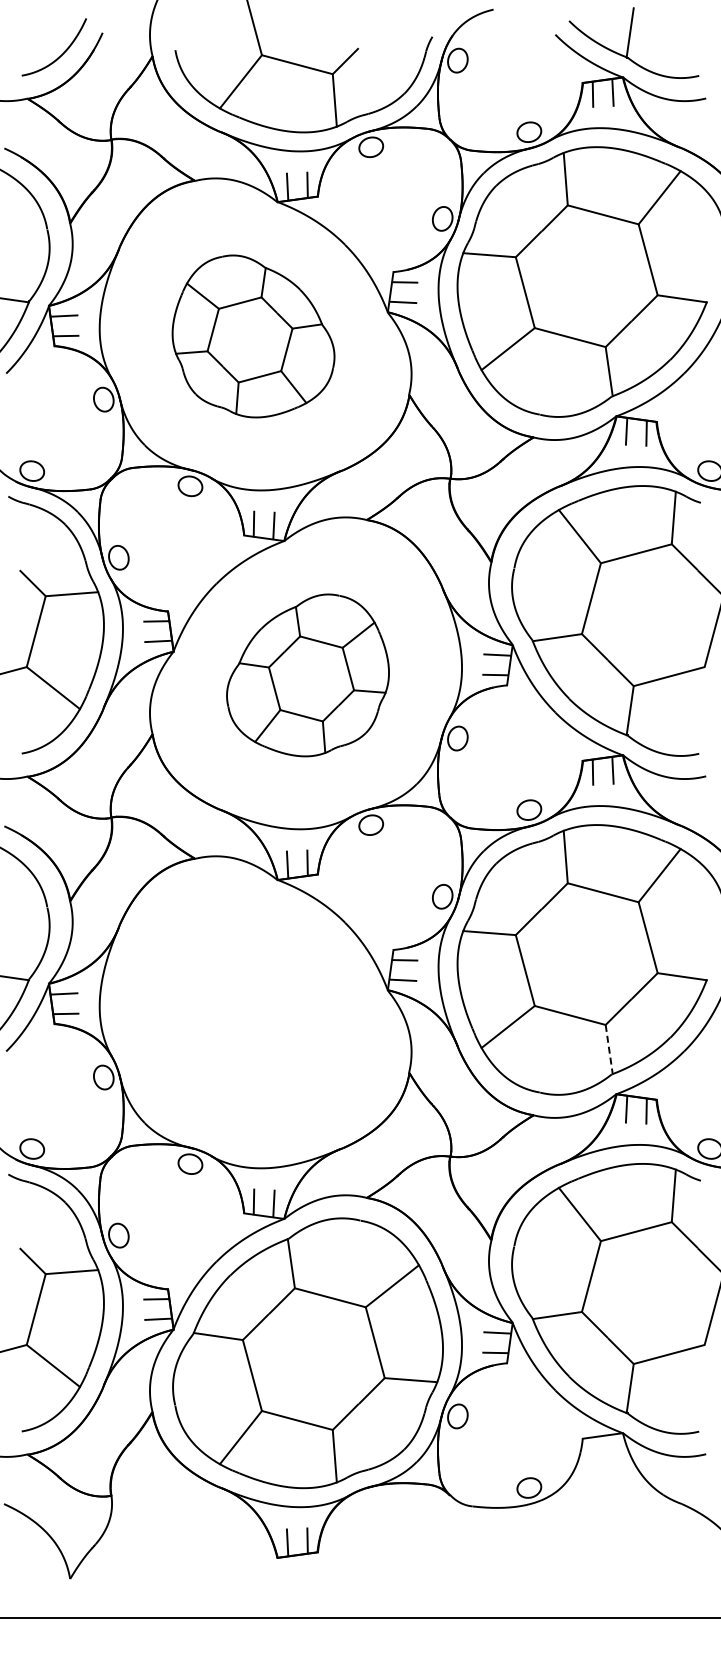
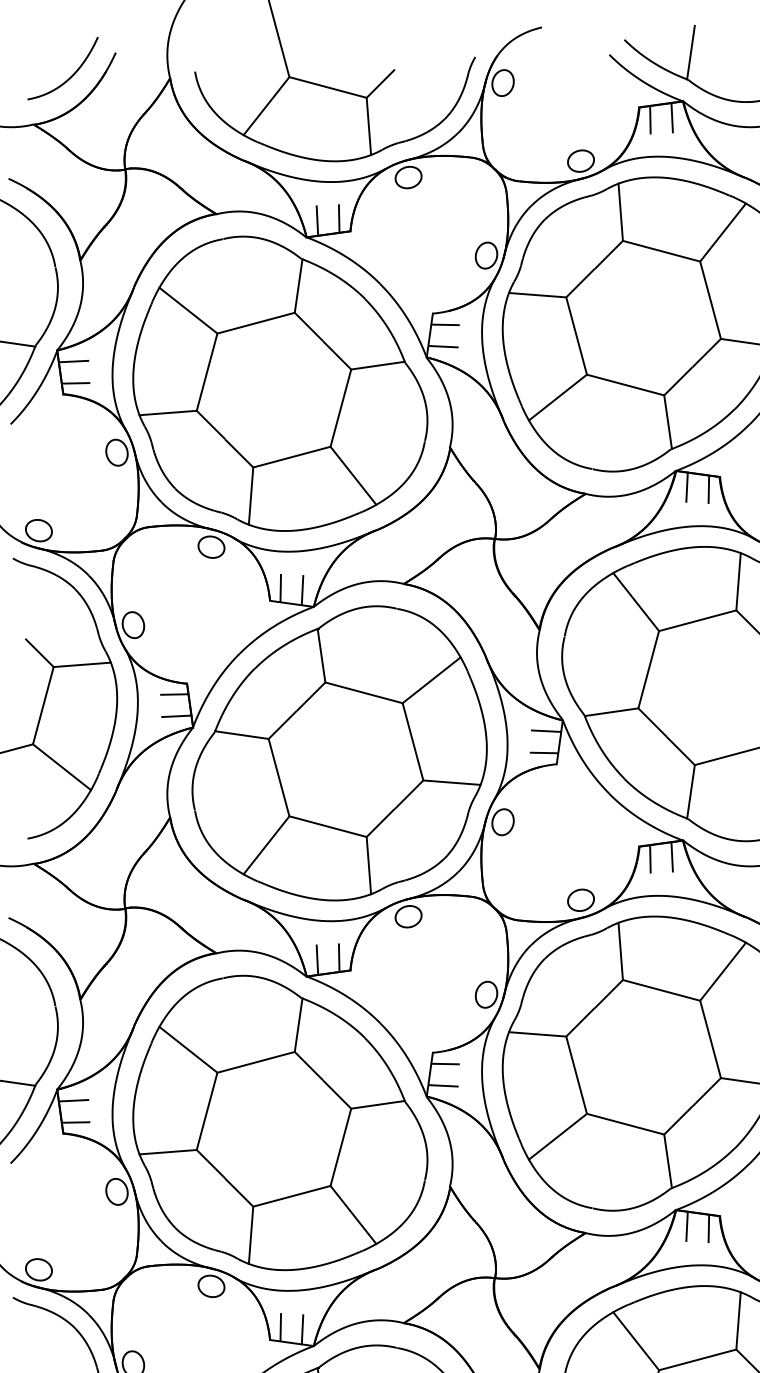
part: (253, 336) -> (280, 383), size x1.67
part: (307, 675) -> (339, 753), size x1.67
part: (253, 1014) -> (280, 1123), added
line: (609, 1049) -> (668, 1161), dashed -> solid

